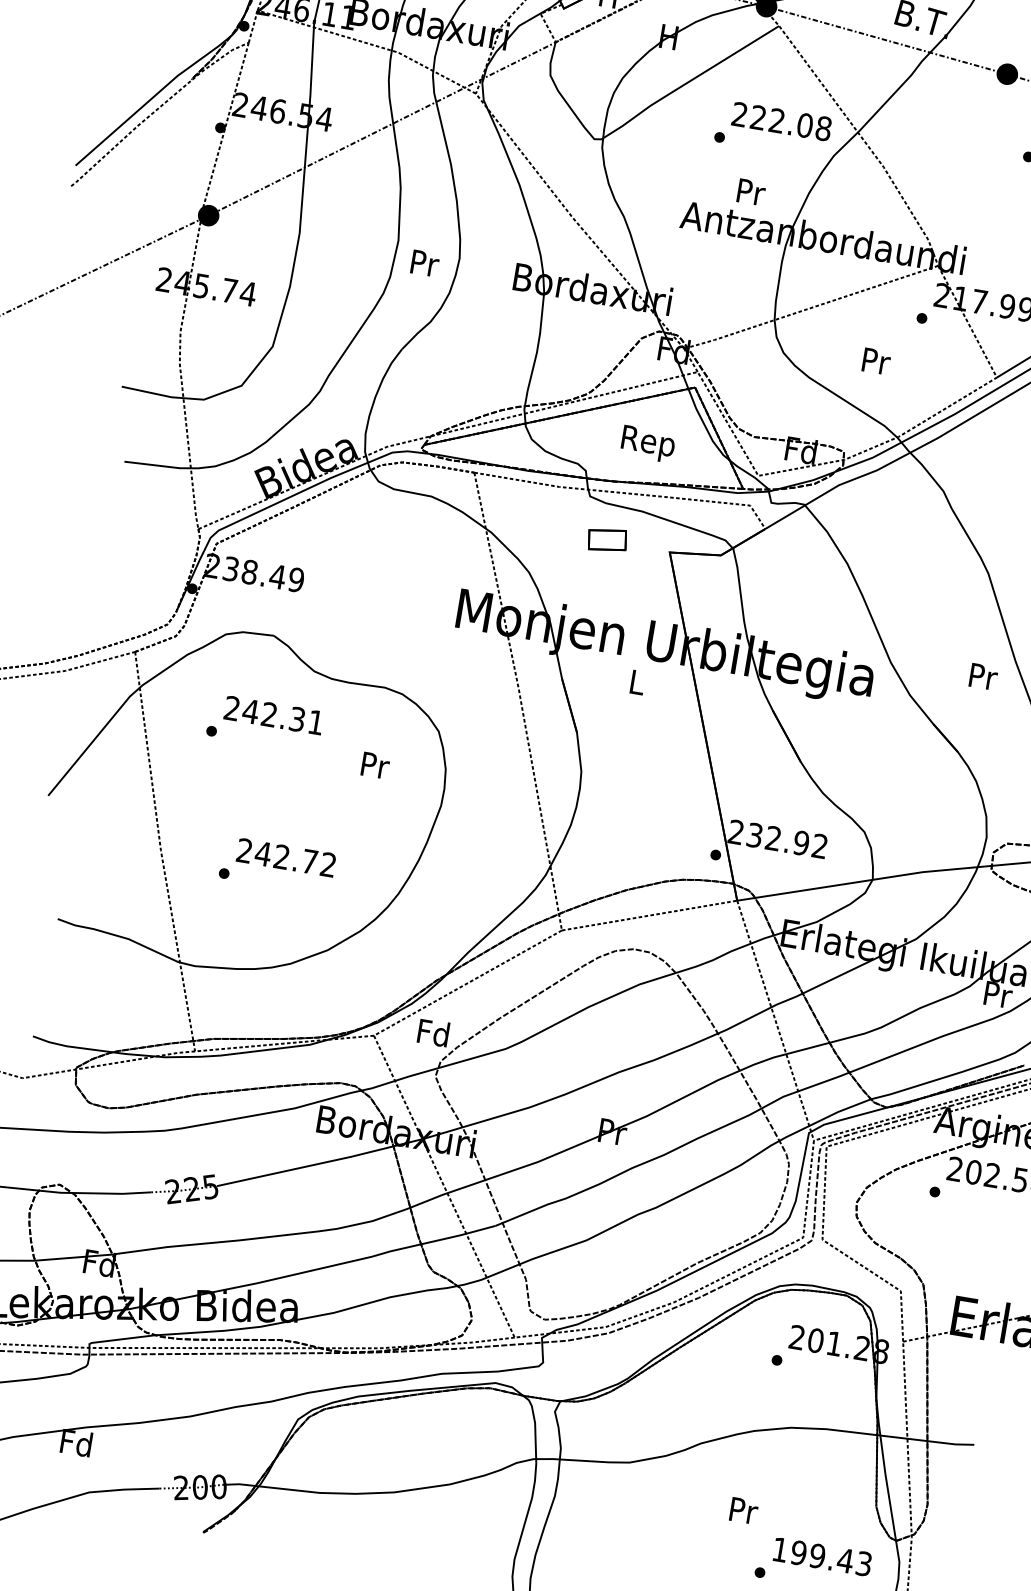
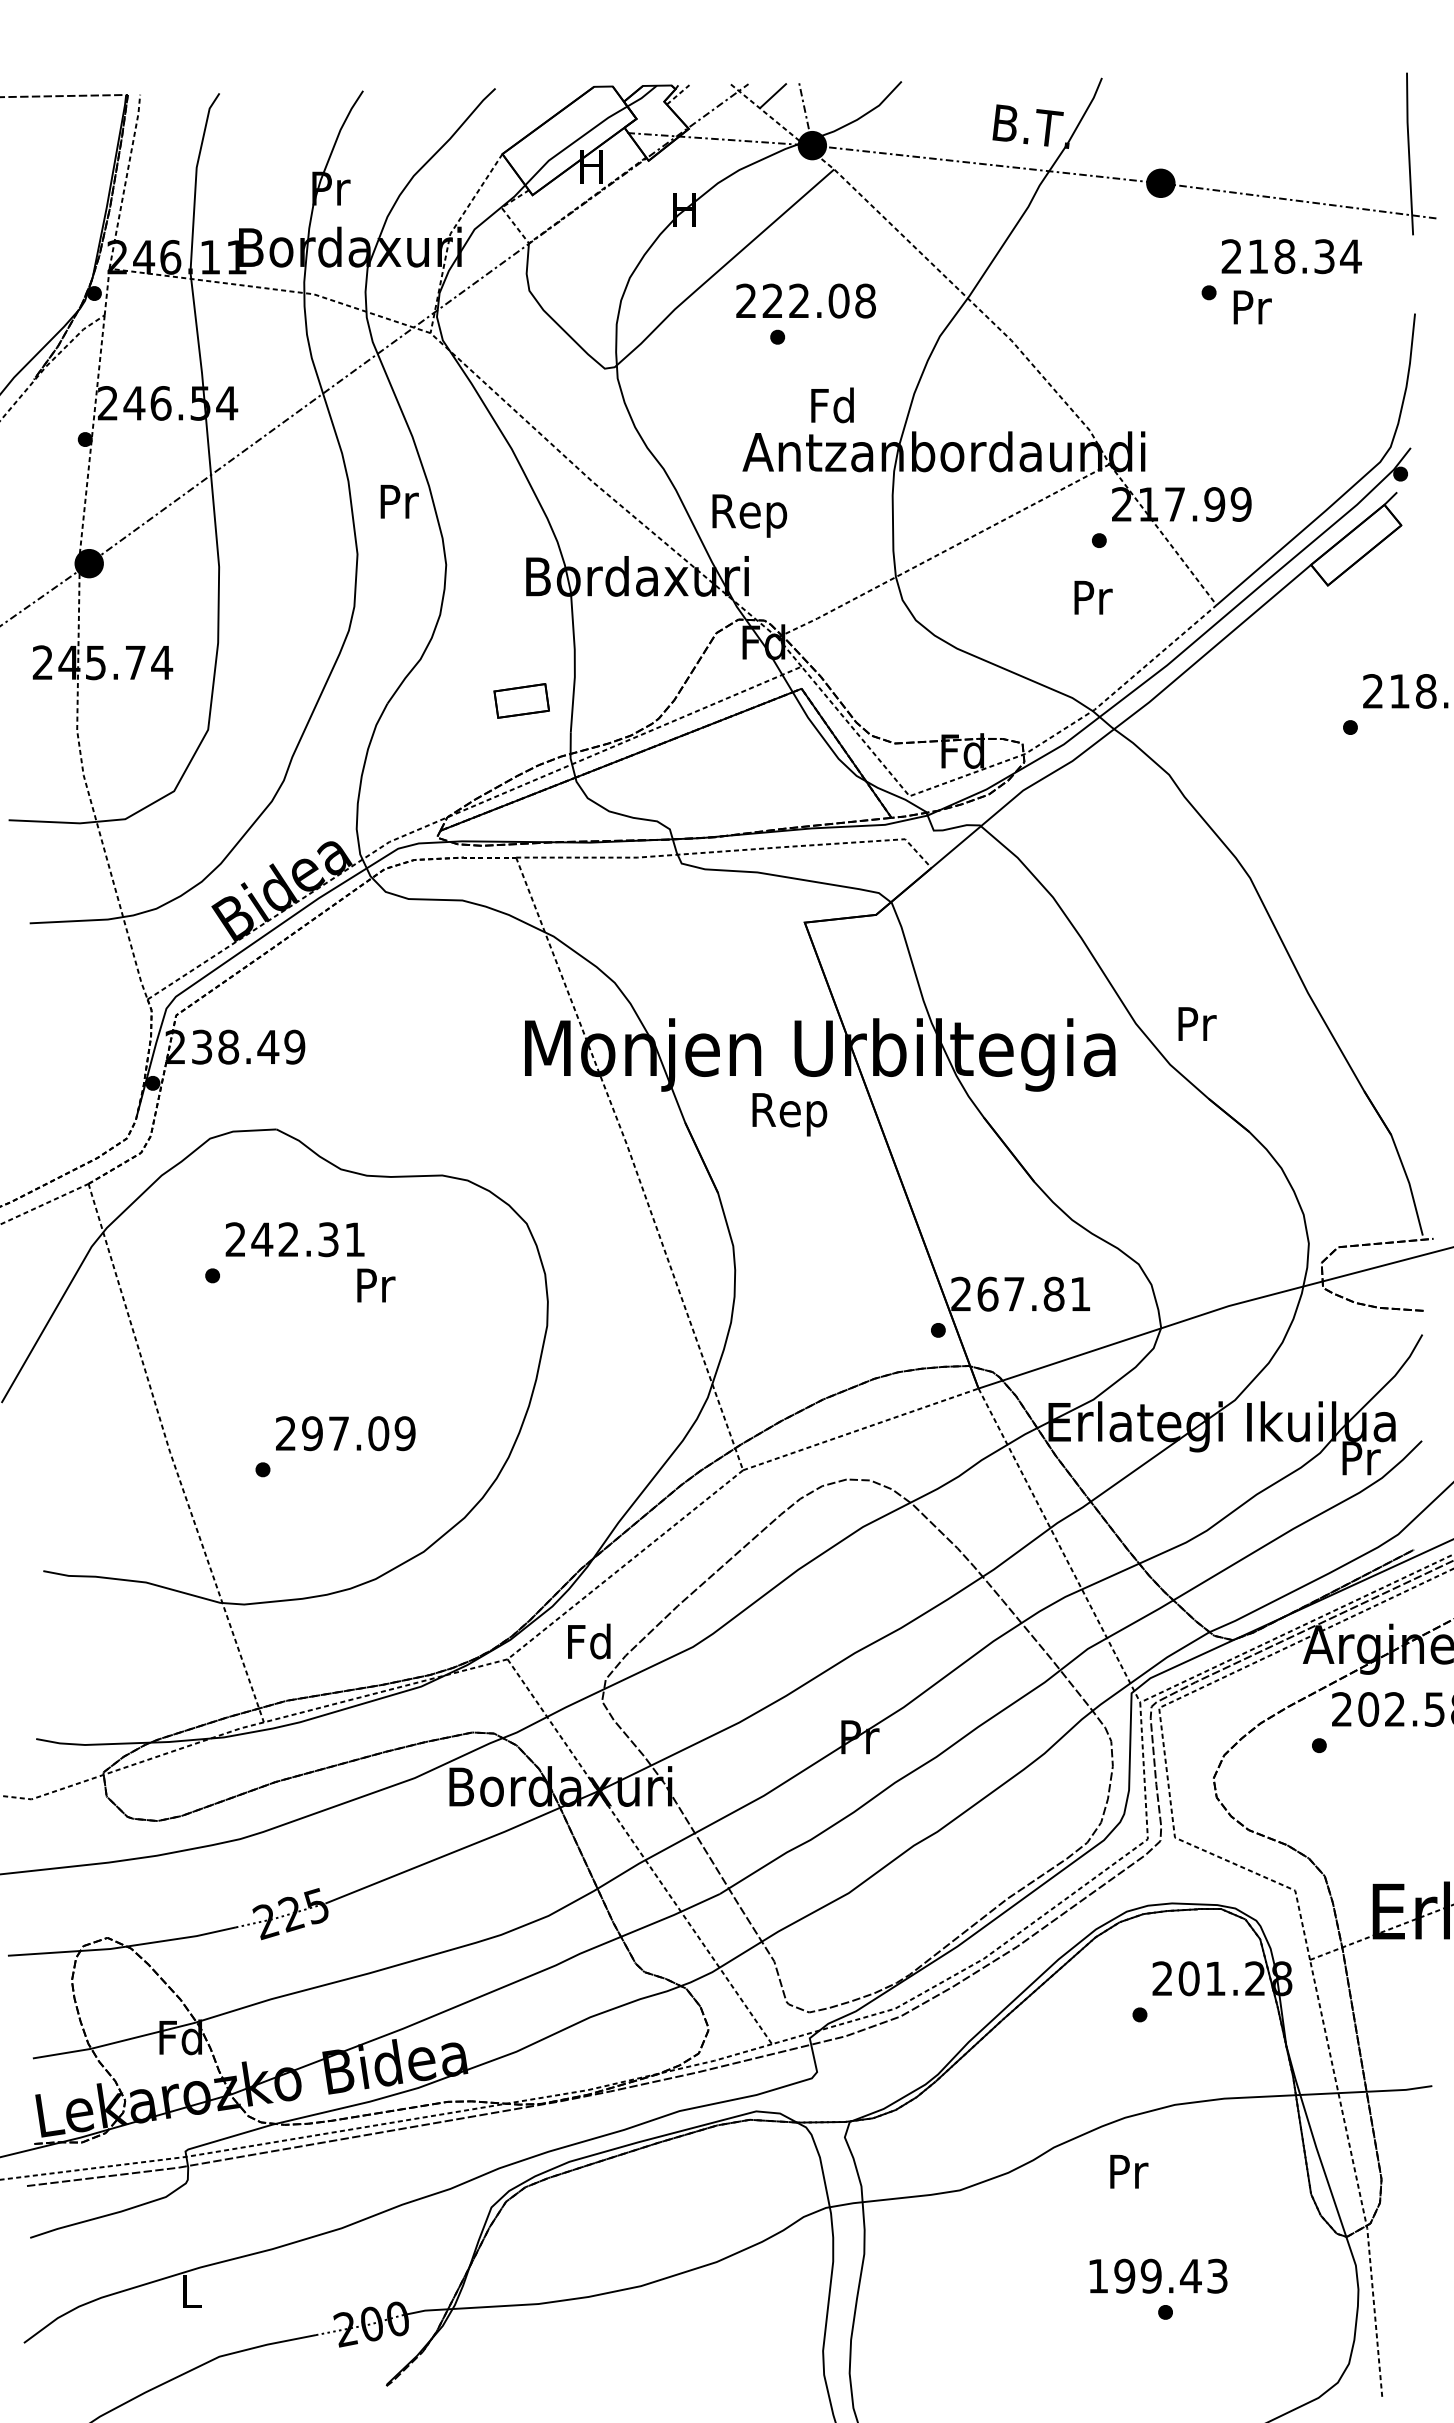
text: (781, 121) -> (805, 300), moved
text: (750, 191) -> (832, 405), Pr -> Fd
text: (425, 263) -> (399, 501), moved
text: (876, 361) -> (1093, 597), moved
text: (647, 443) -> (749, 515), moved
part: (607, 539) -> (521, 700), moved
text: (983, 676) -> (1197, 1023), moved
text: (636, 685) -> (789, 1114), L -> Rep
text: (375, 765) -> (376, 1285), moved
text: (787, 840) -> (1033, 1293), 232.92 -> 267.81
text: (295, 859) -> (358, 1433), 242.72 -> 297.09
text: (76, 1442) -> (190, 2290), Fd -> L
text: (744, 1510) -> (1129, 2171), moved
text: (822, 1556) -> (1158, 2275), moved

